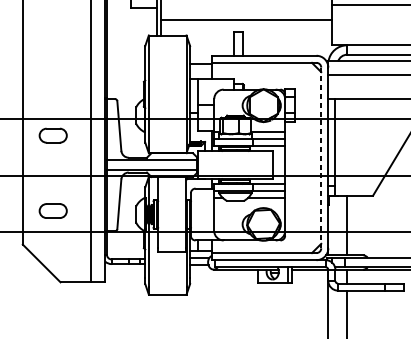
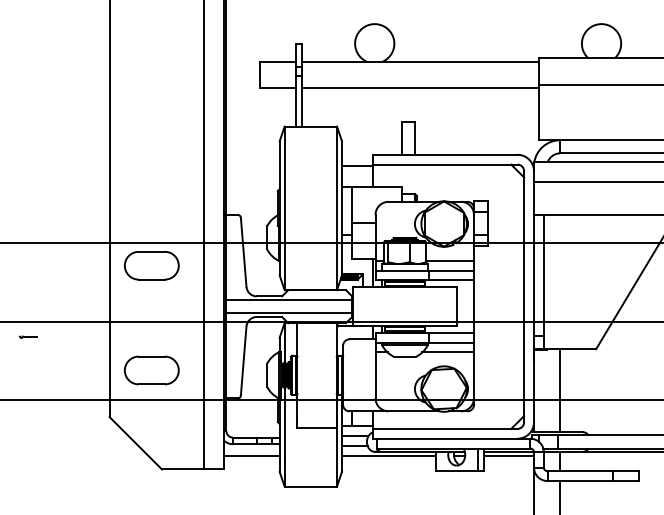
line: (245, 19) -> (419, 87), moved
part: (52, 135) -> (151, 265), size x1.43
line: (321, 157) -> (524, 296), dashed -> solid
part: (52, 211) -> (151, 370), size x1.43
line: (124, 272) -> (251, 455), added
line: (223, 272) -> (388, 455), added
line: (309, 272) -> (508, 455), added

